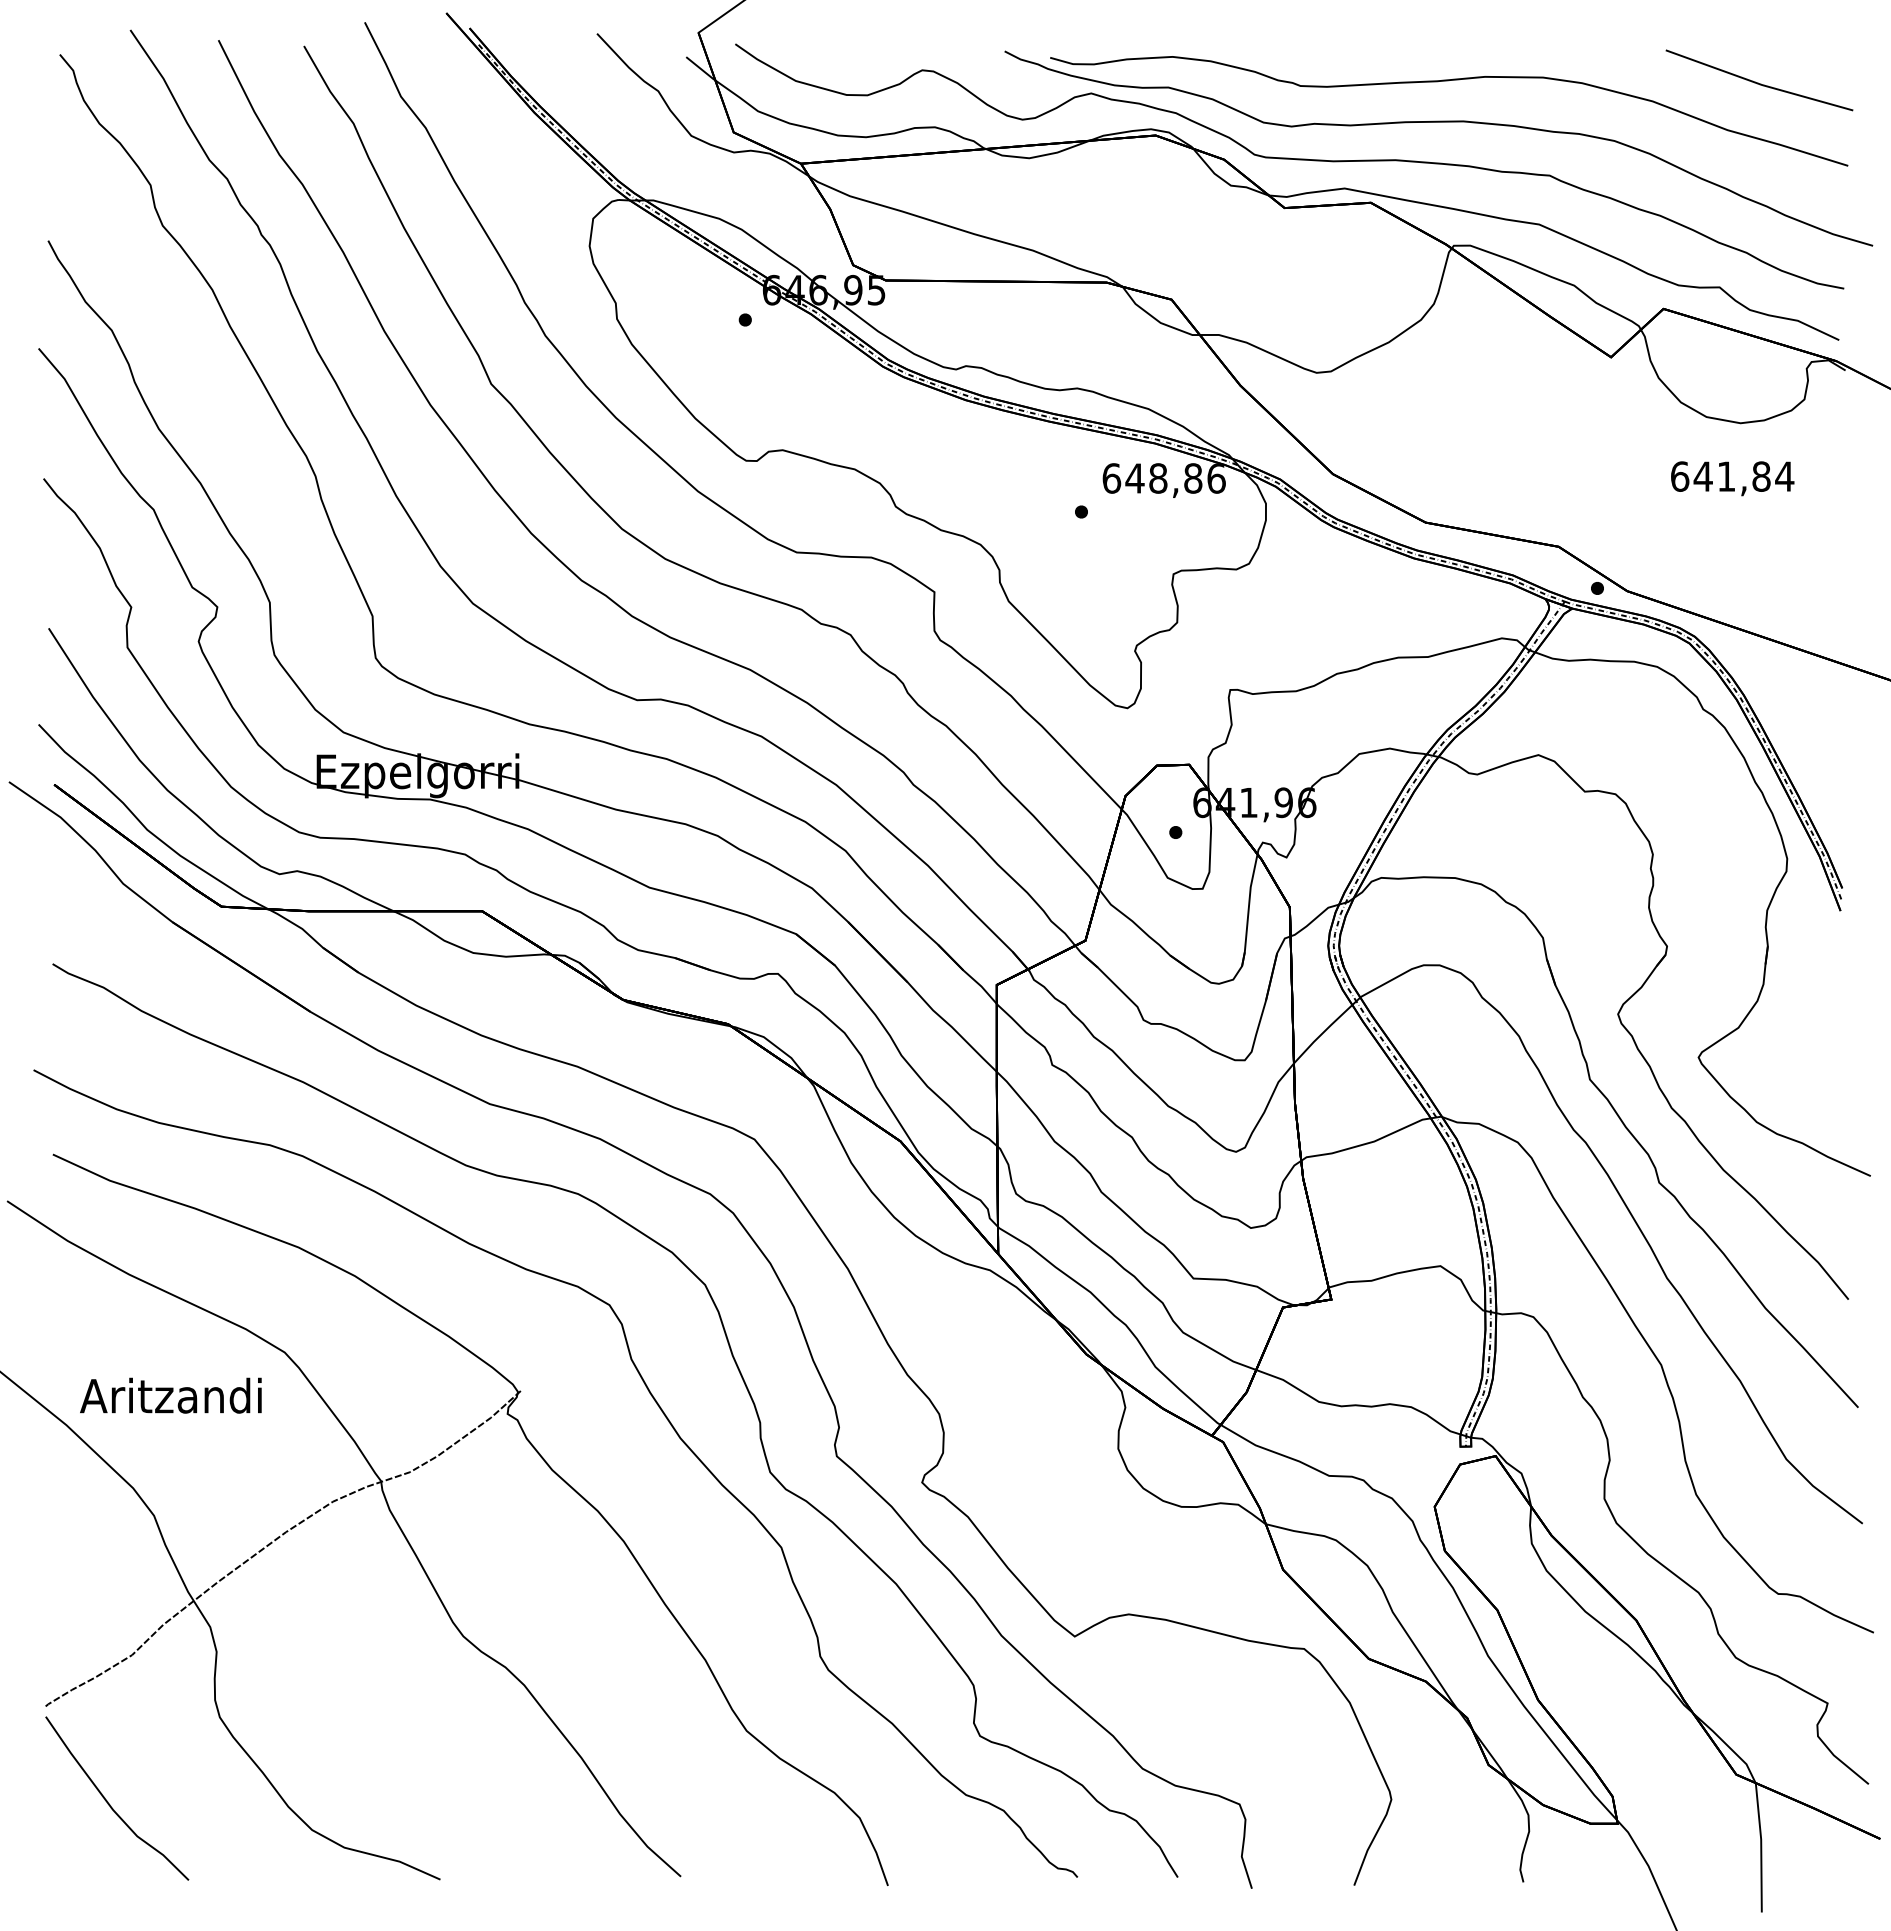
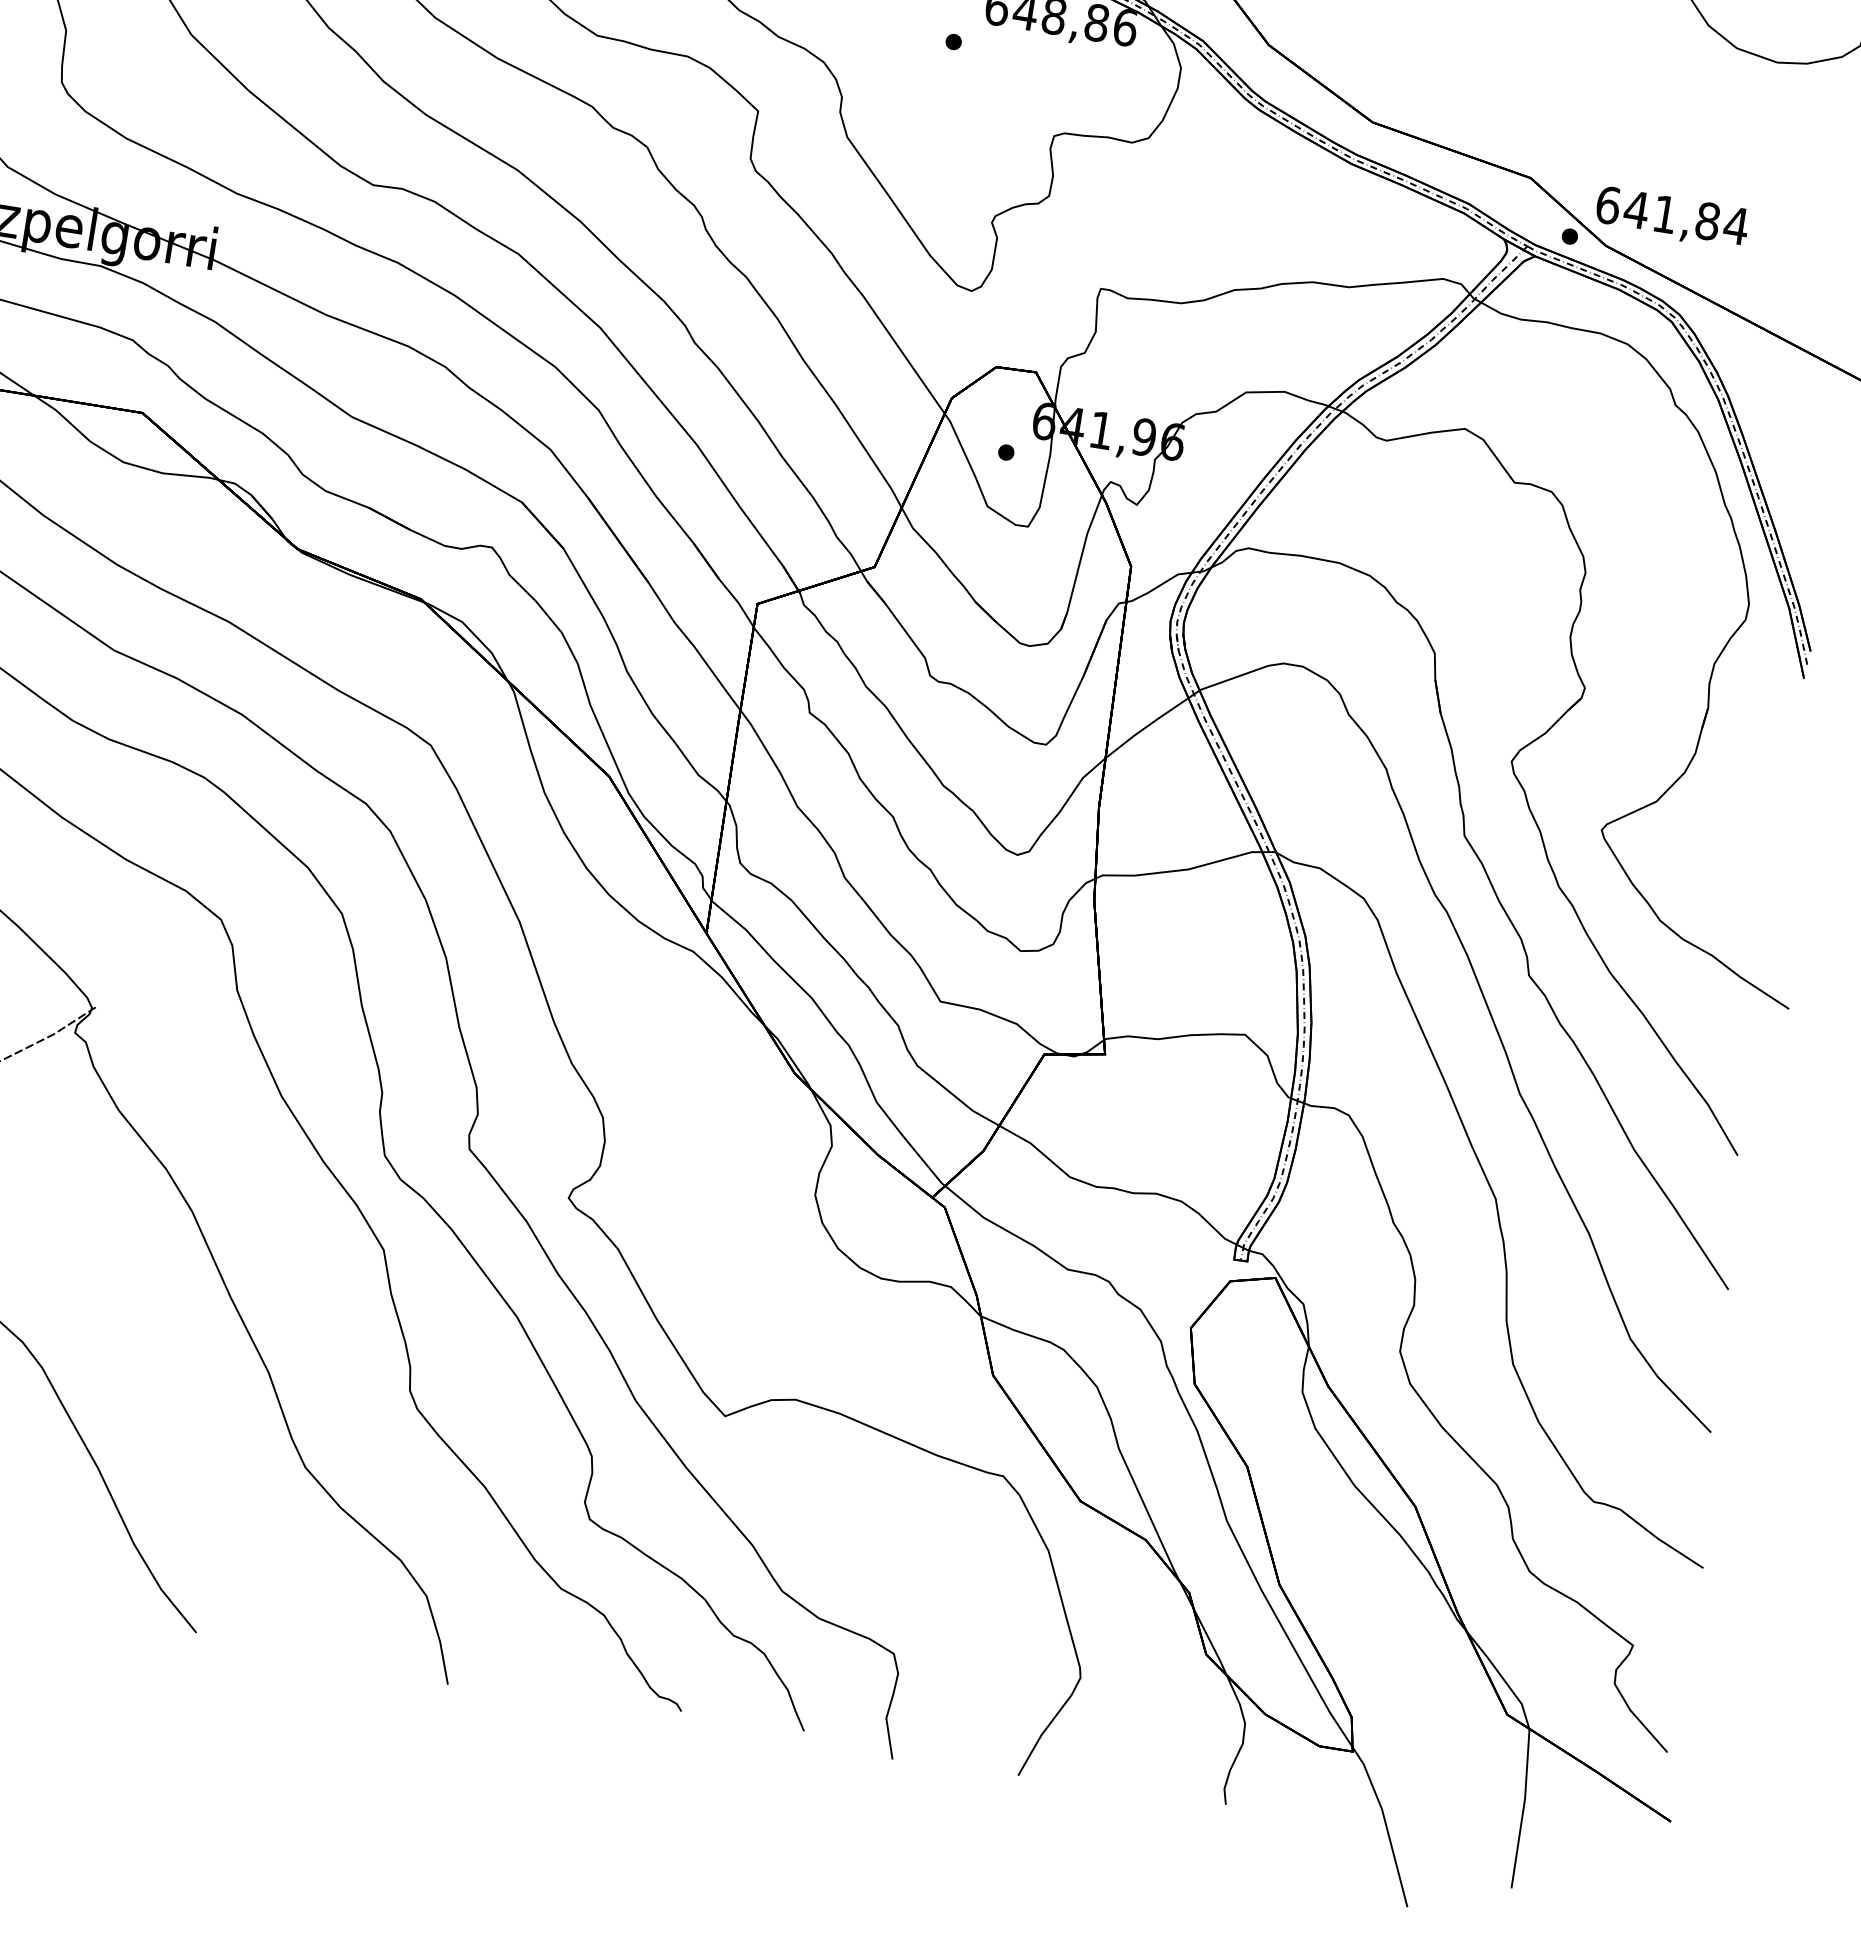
text: (1732, 478) -> (1672, 217), moved

